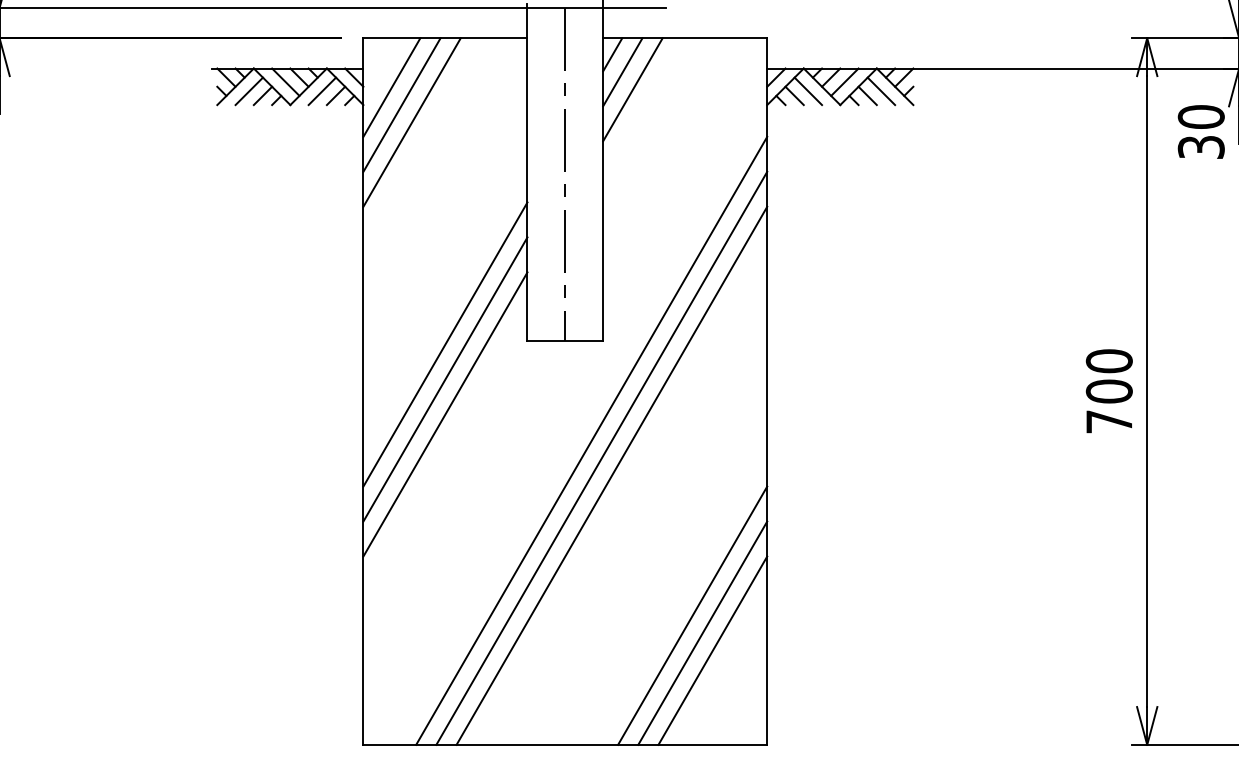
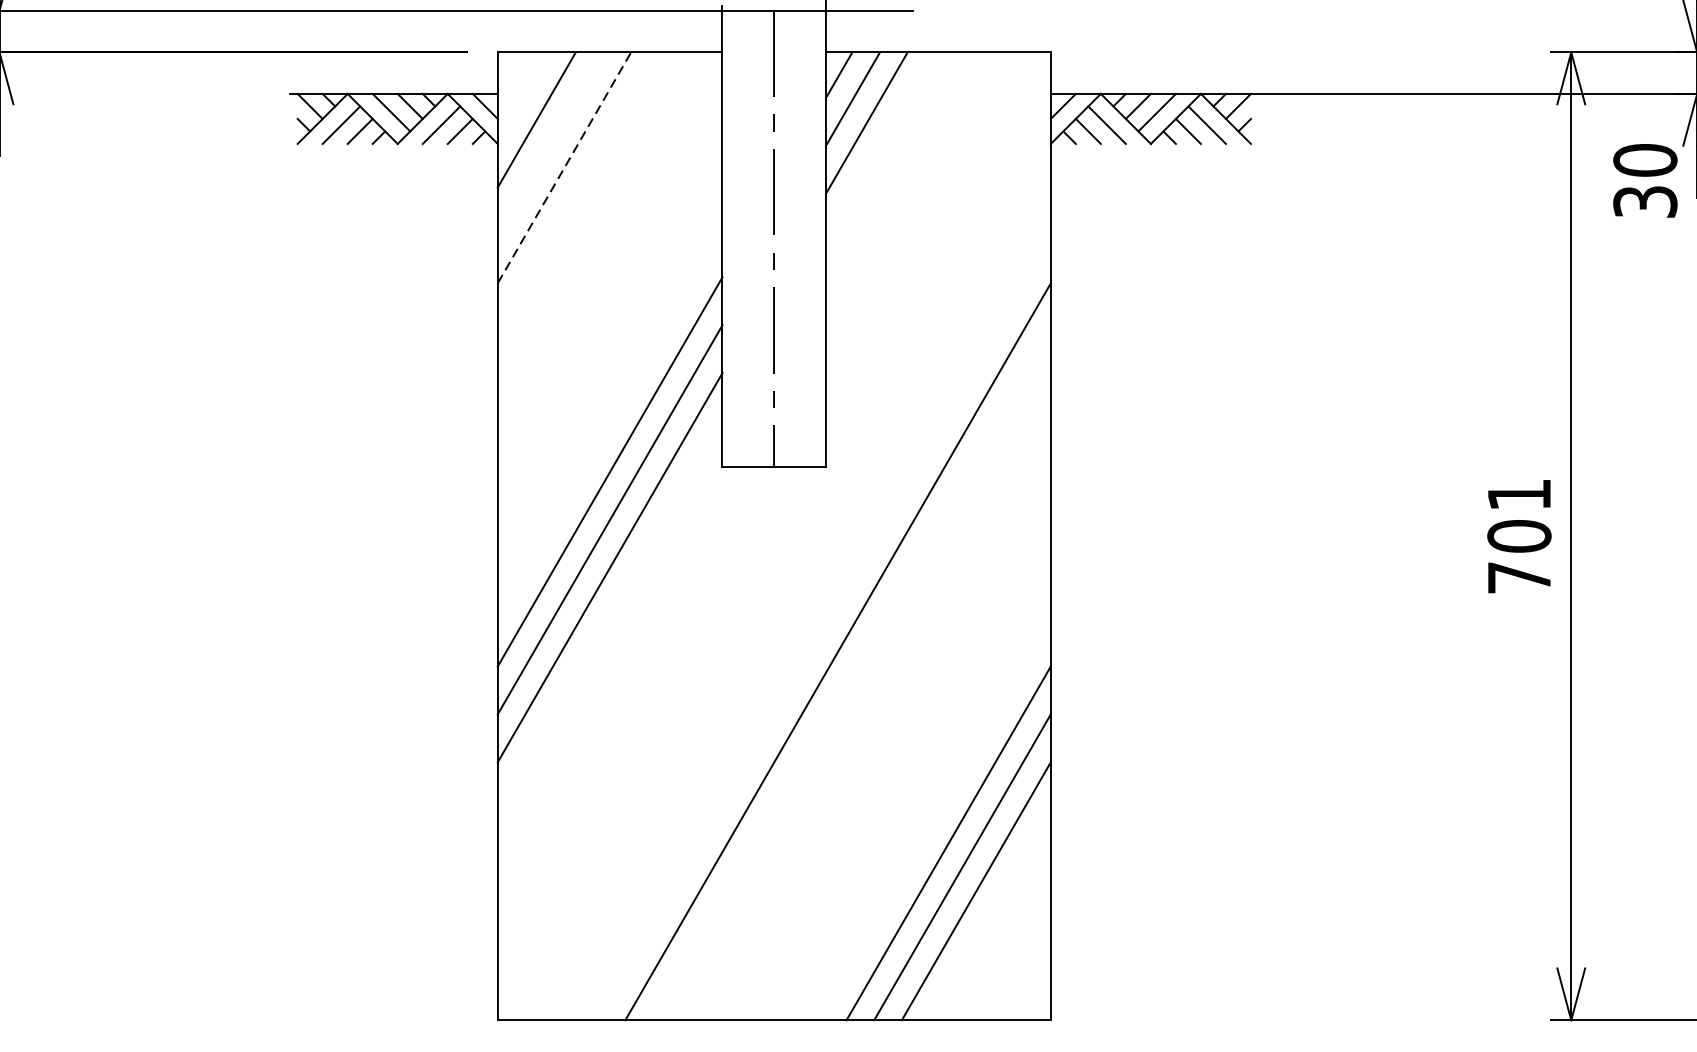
line: (401, 104) -> (549, 143), removed
line: (412, 122) -> (564, 167), solid -> dashed
text: (1108, 361) -> (1518, 495), 700 -> 701
line: (591, 440) -> (810, 603), removed
line: (601, 457) -> (823, 626), removed

